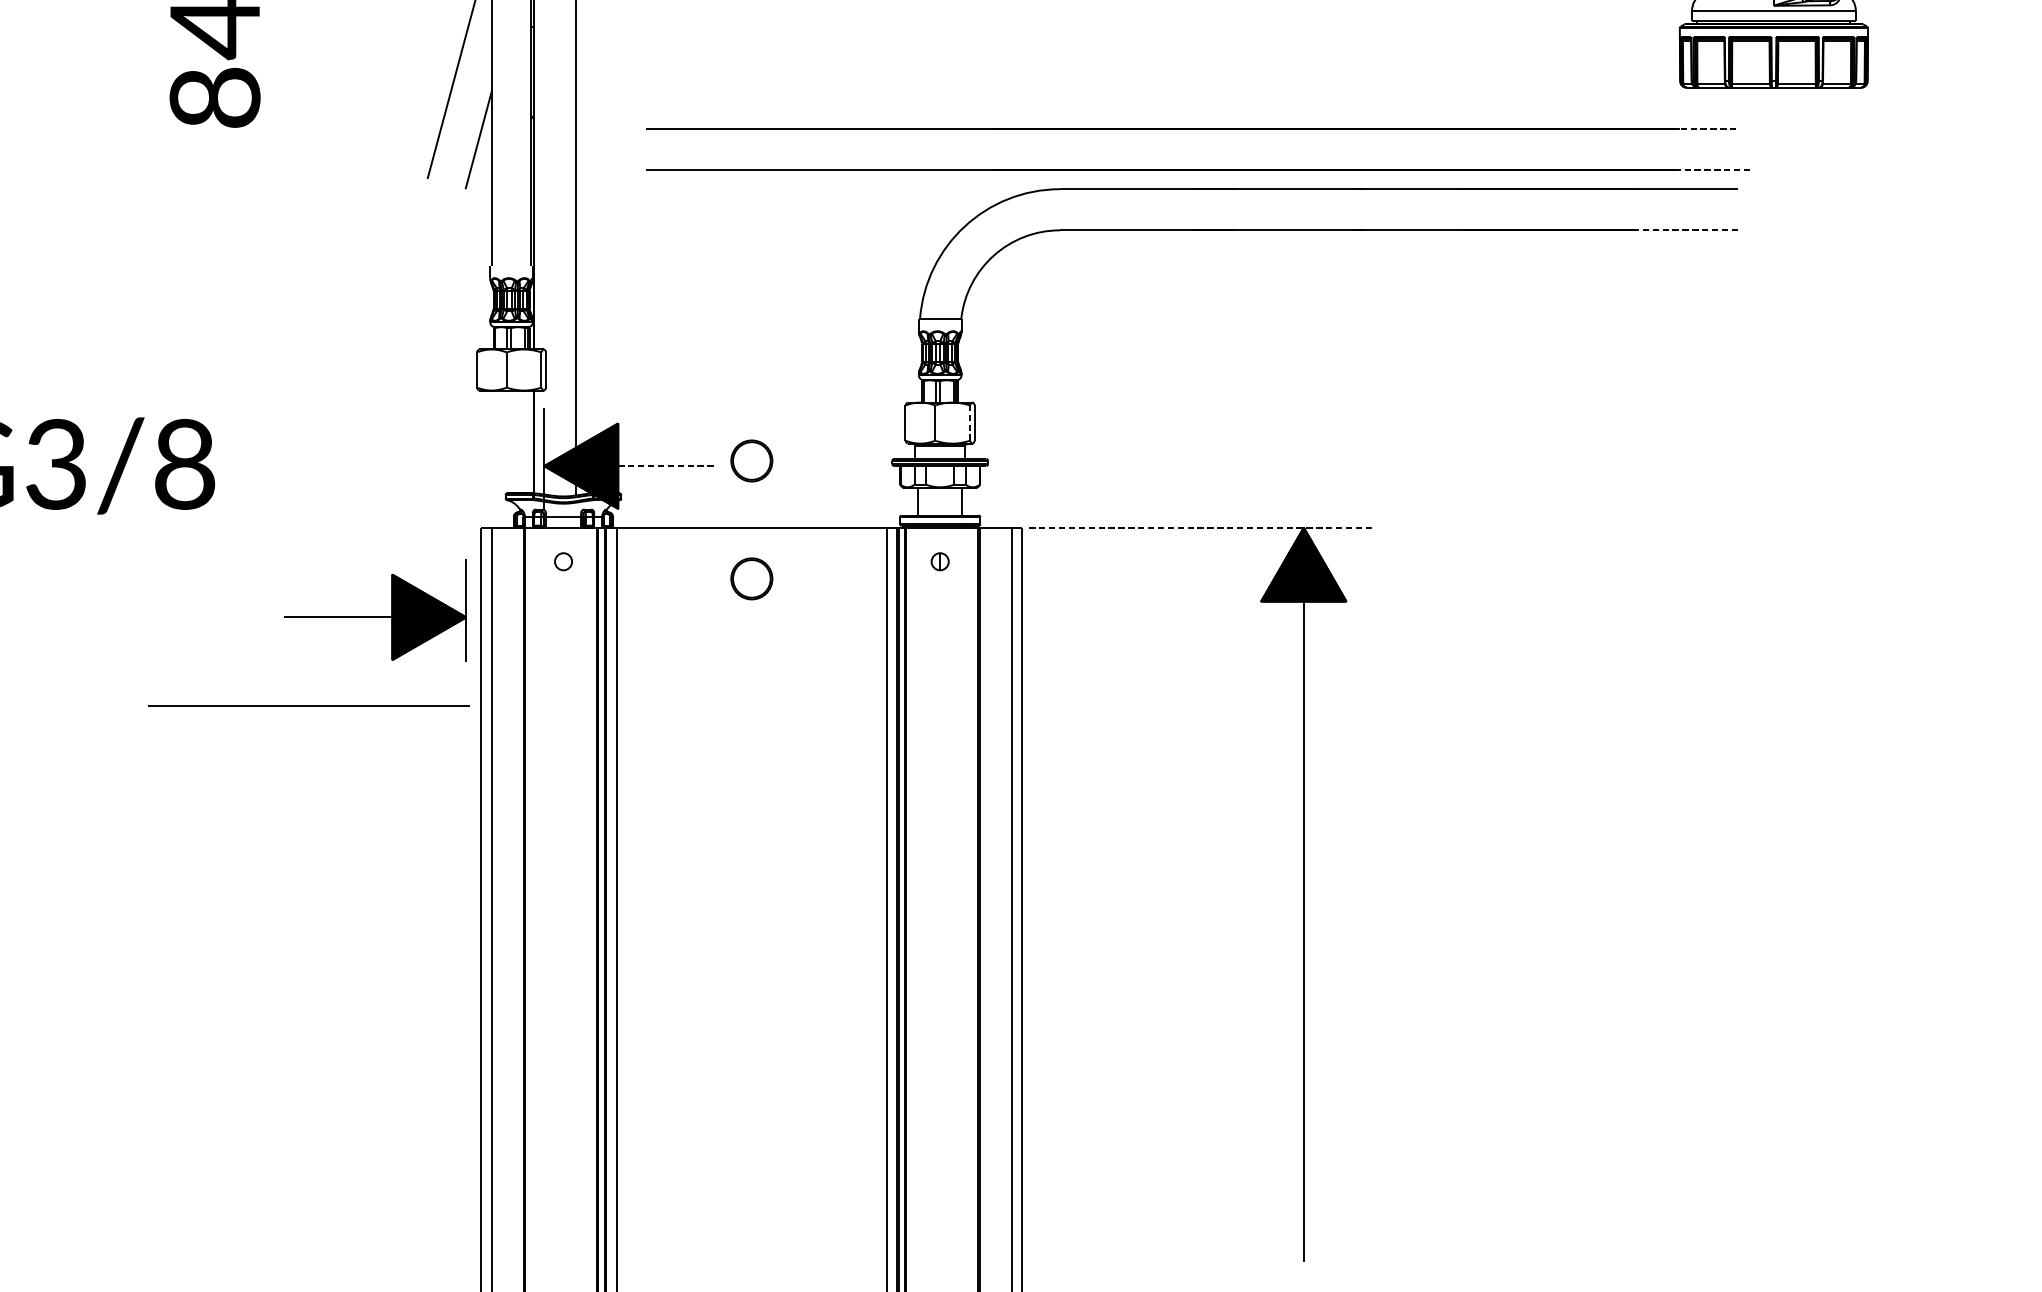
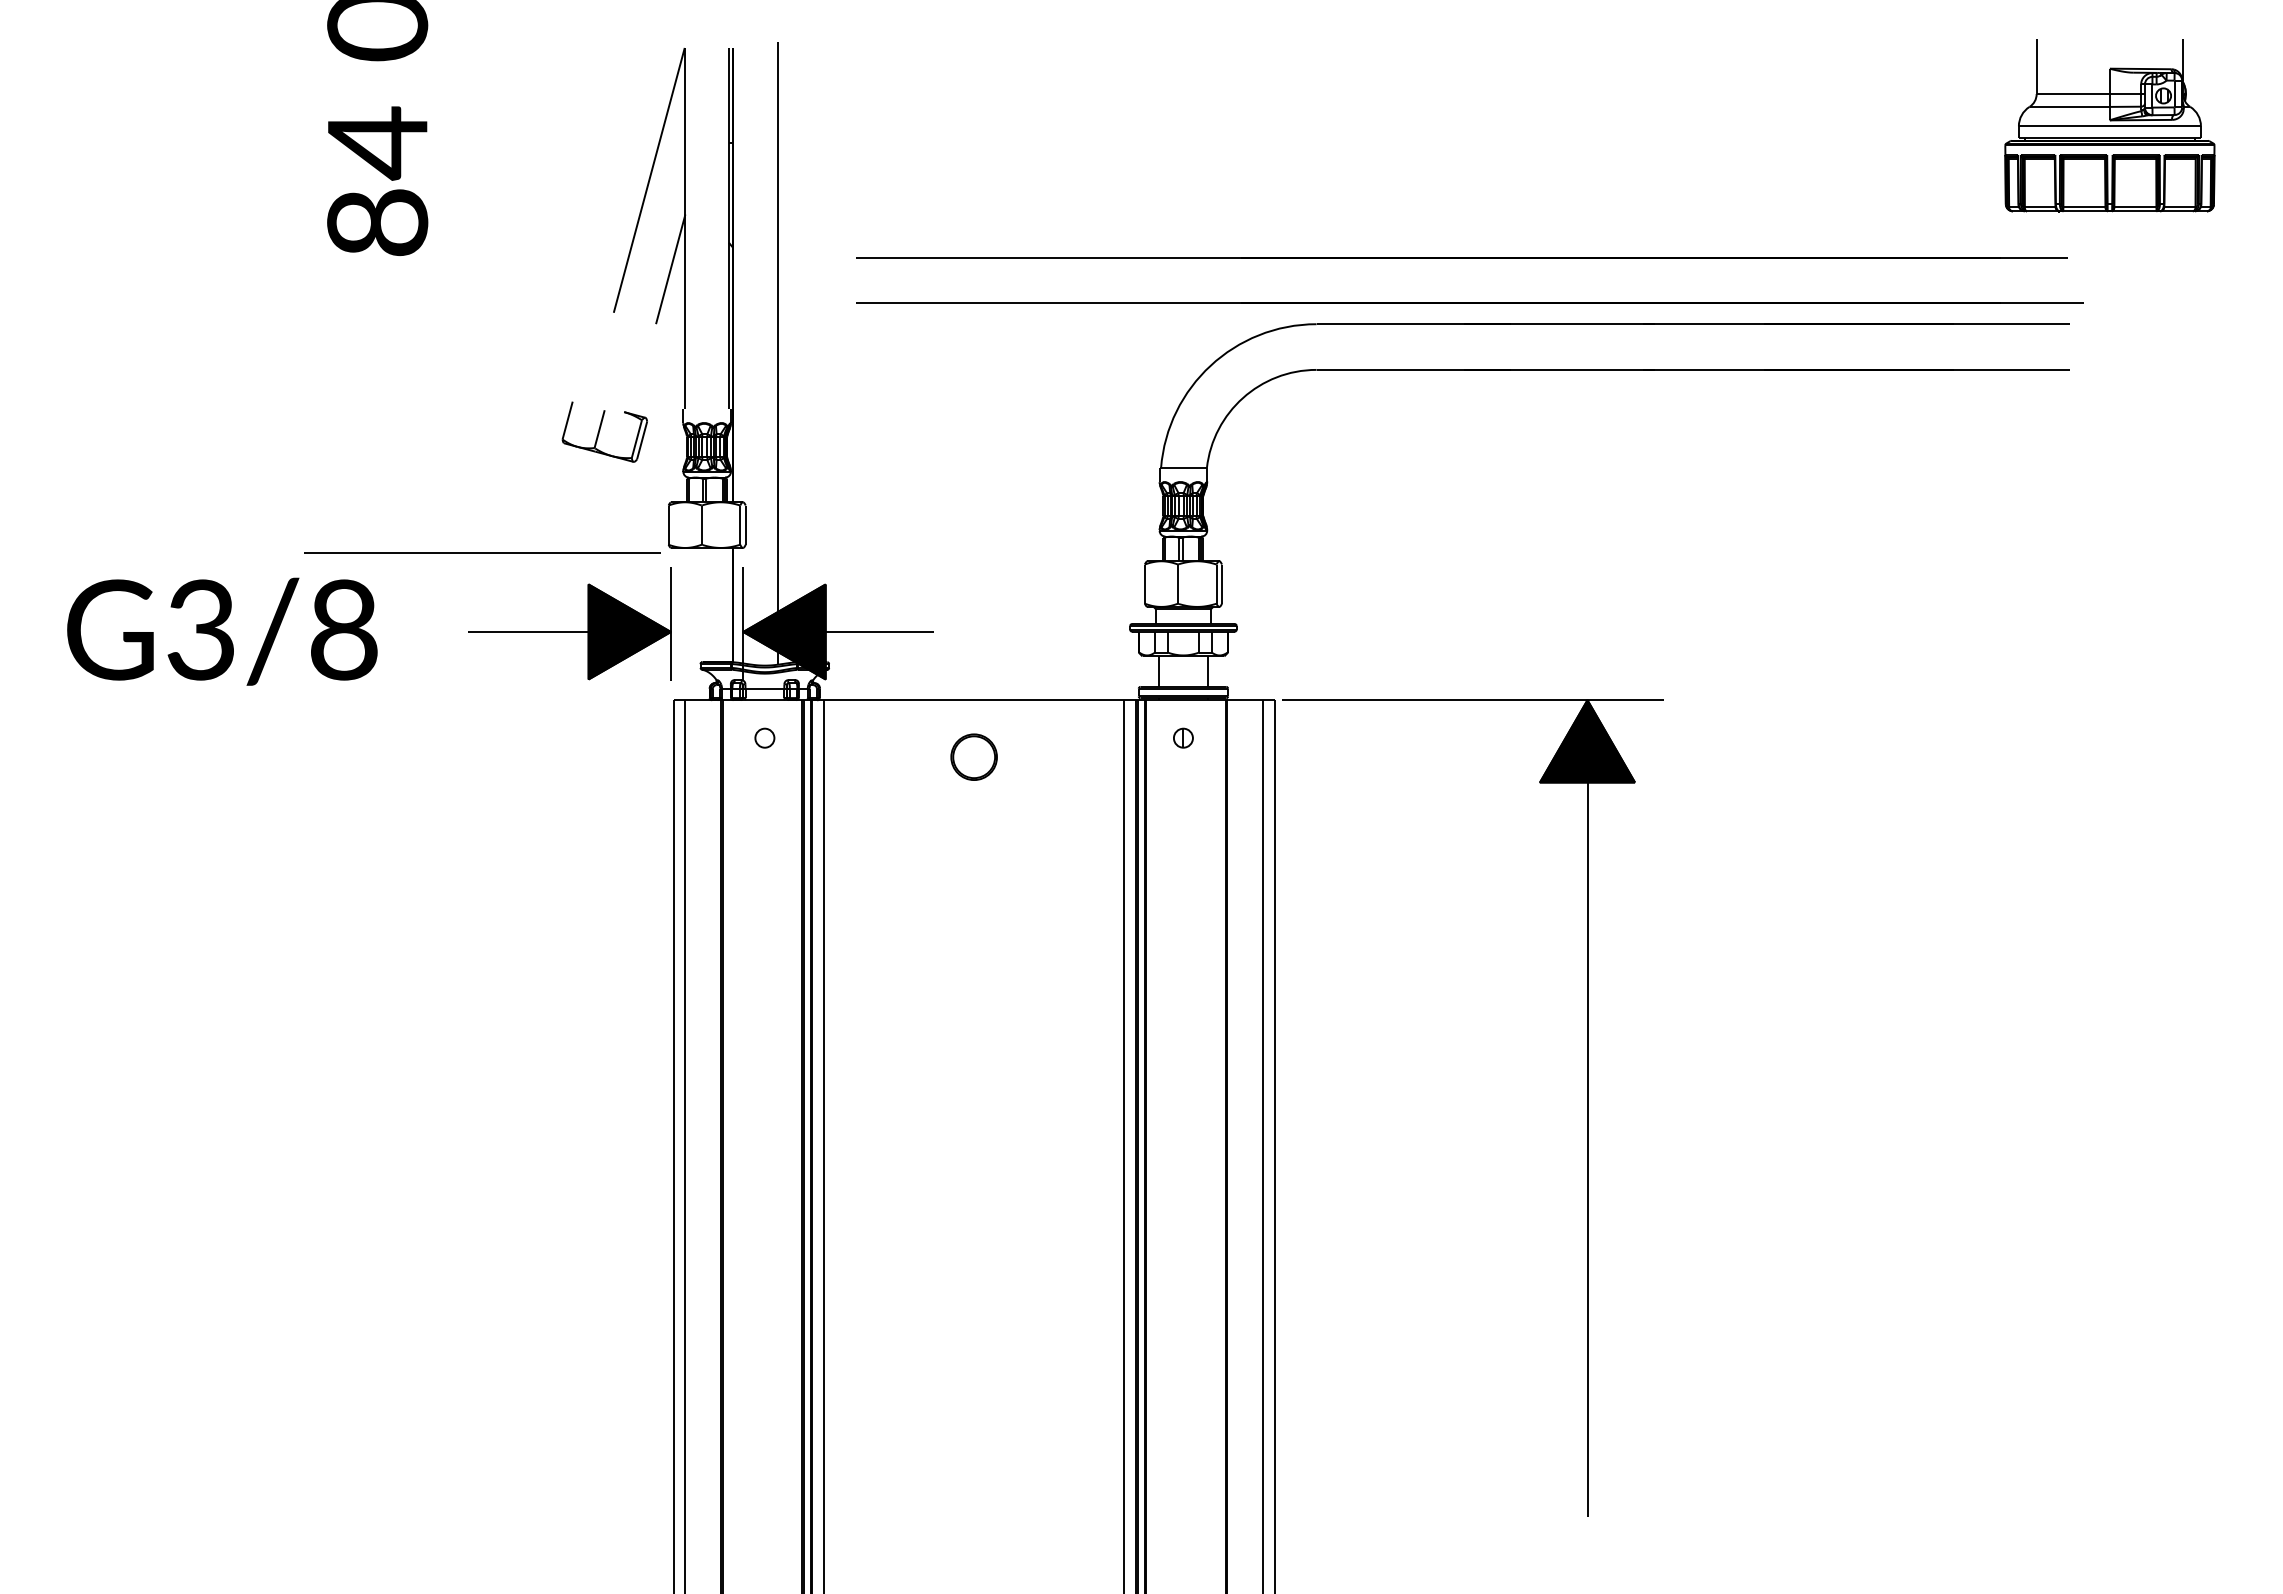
line: (1707, 129) -> (2036, 257), dashed -> solid
line: (1714, 170) -> (2043, 303), dashed -> solid
line: (1687, 229) -> (2013, 369), dashed -> solid
part: (419, 285) -> (604, 431), added
line: (969, 423) -> (1216, 584), dashed -> solid
part: (751, 460) -> (973, 625), removed
line: (666, 465) -> (879, 631), dashed -> solid
line: (1200, 527) -> (1472, 700), dashed -> solid
part: (375, 616) -> (569, 631), moved
line: (309, 705) -> (482, 552), moved

